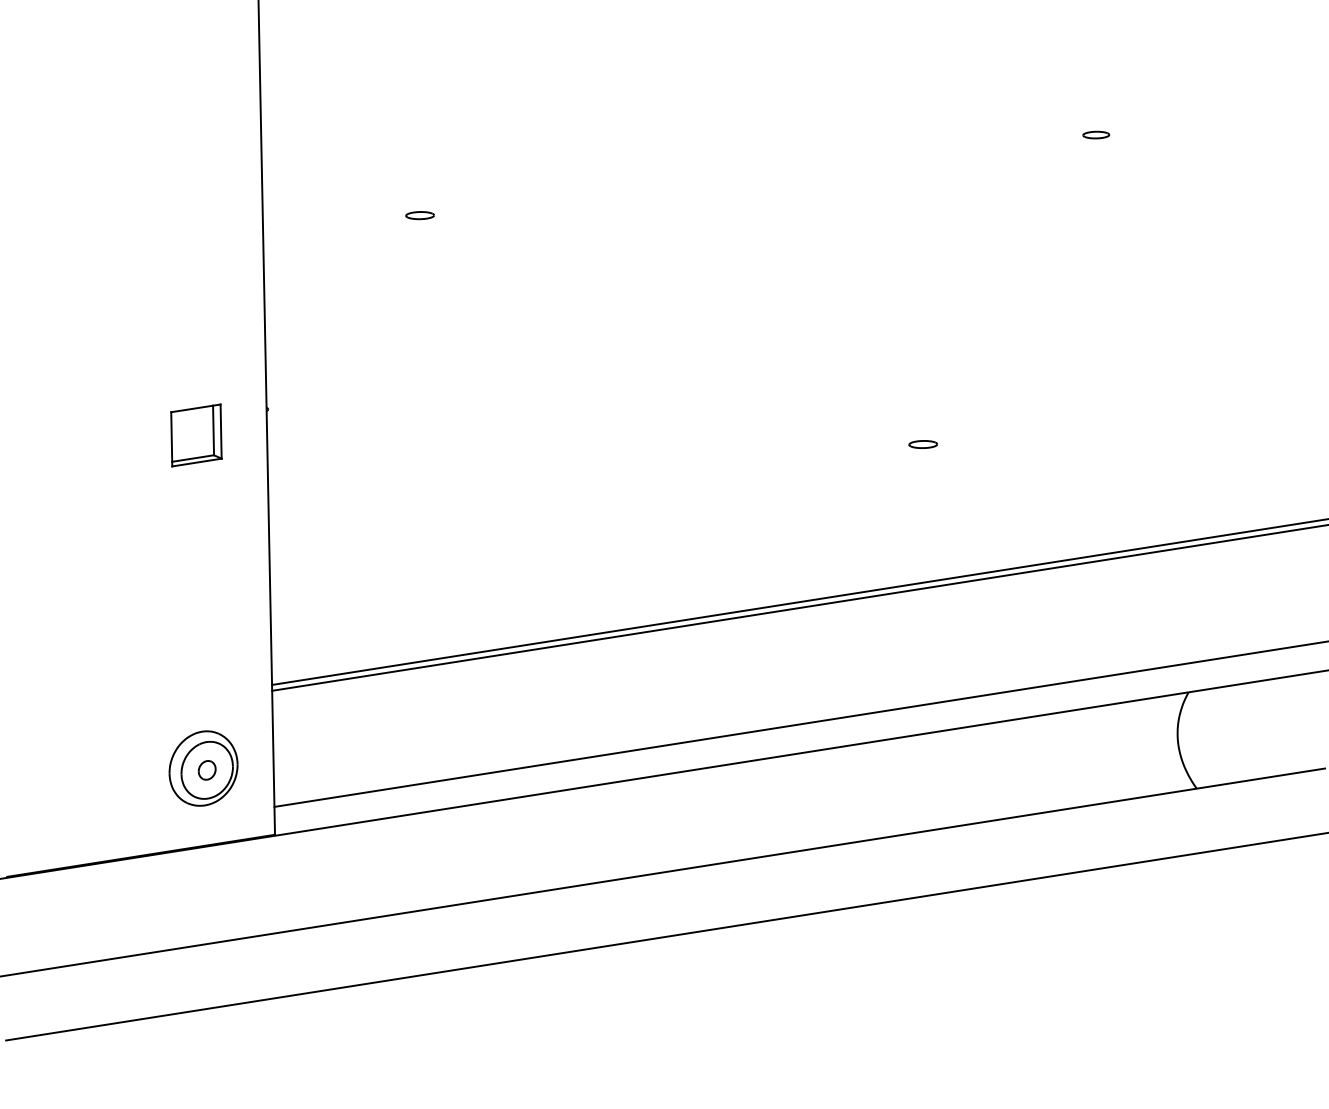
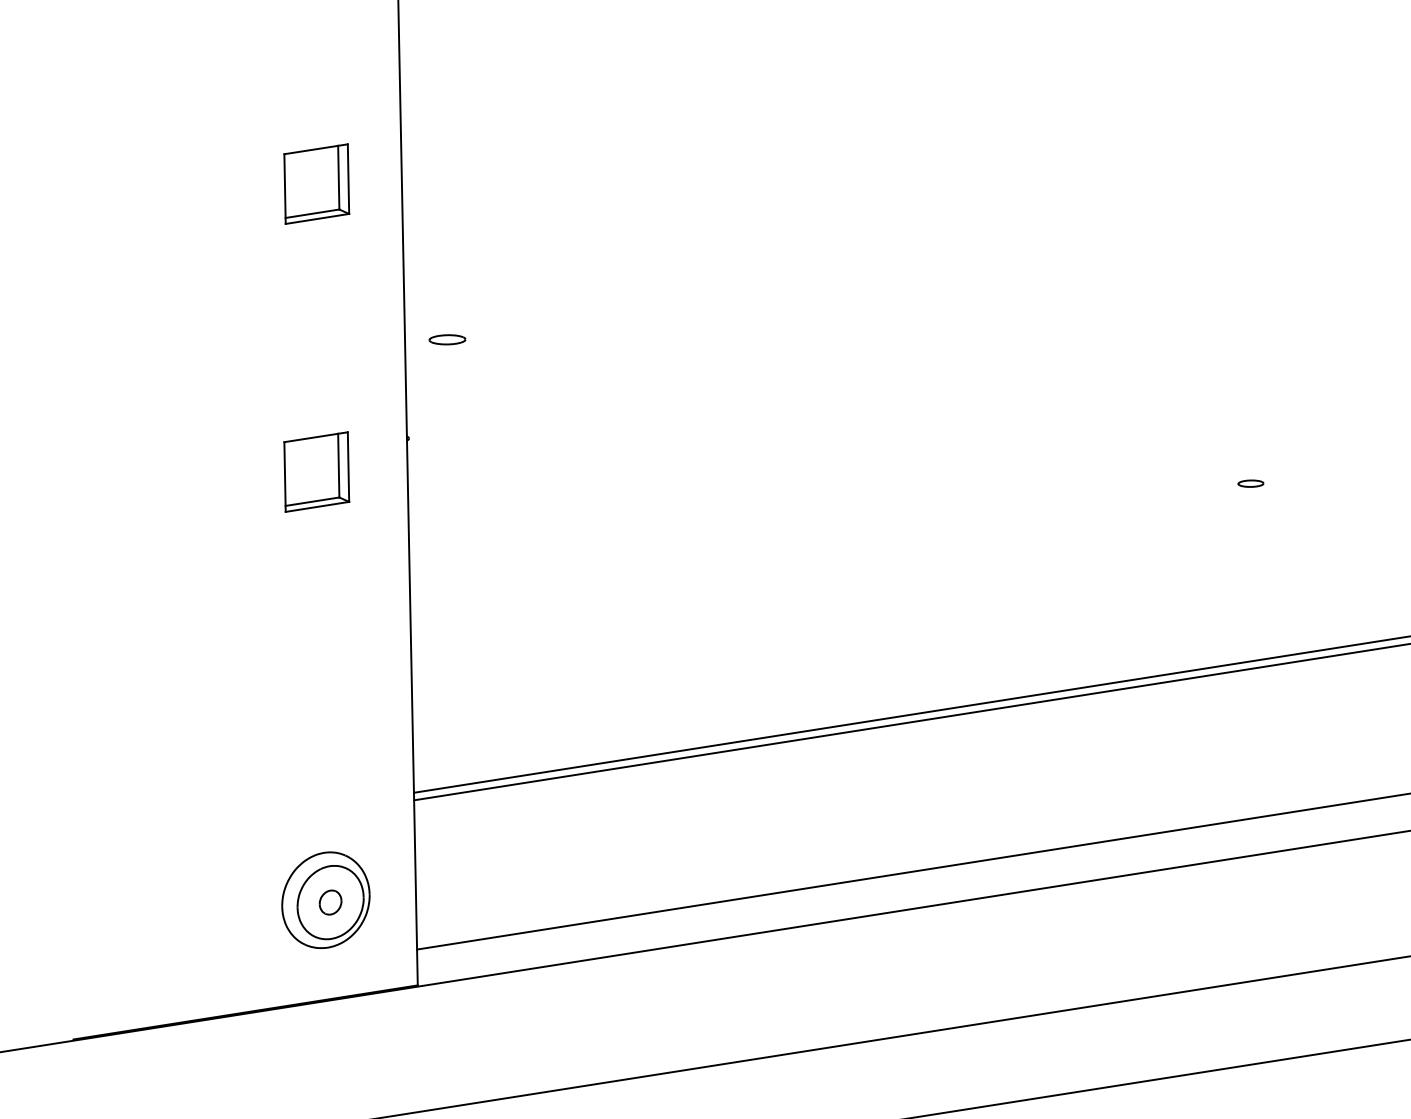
part: (196, 211) -> (316, 184), added
part: (419, 215) -> (446, 339), moved
part: (922, 444) -> (1250, 483), size x0.7

